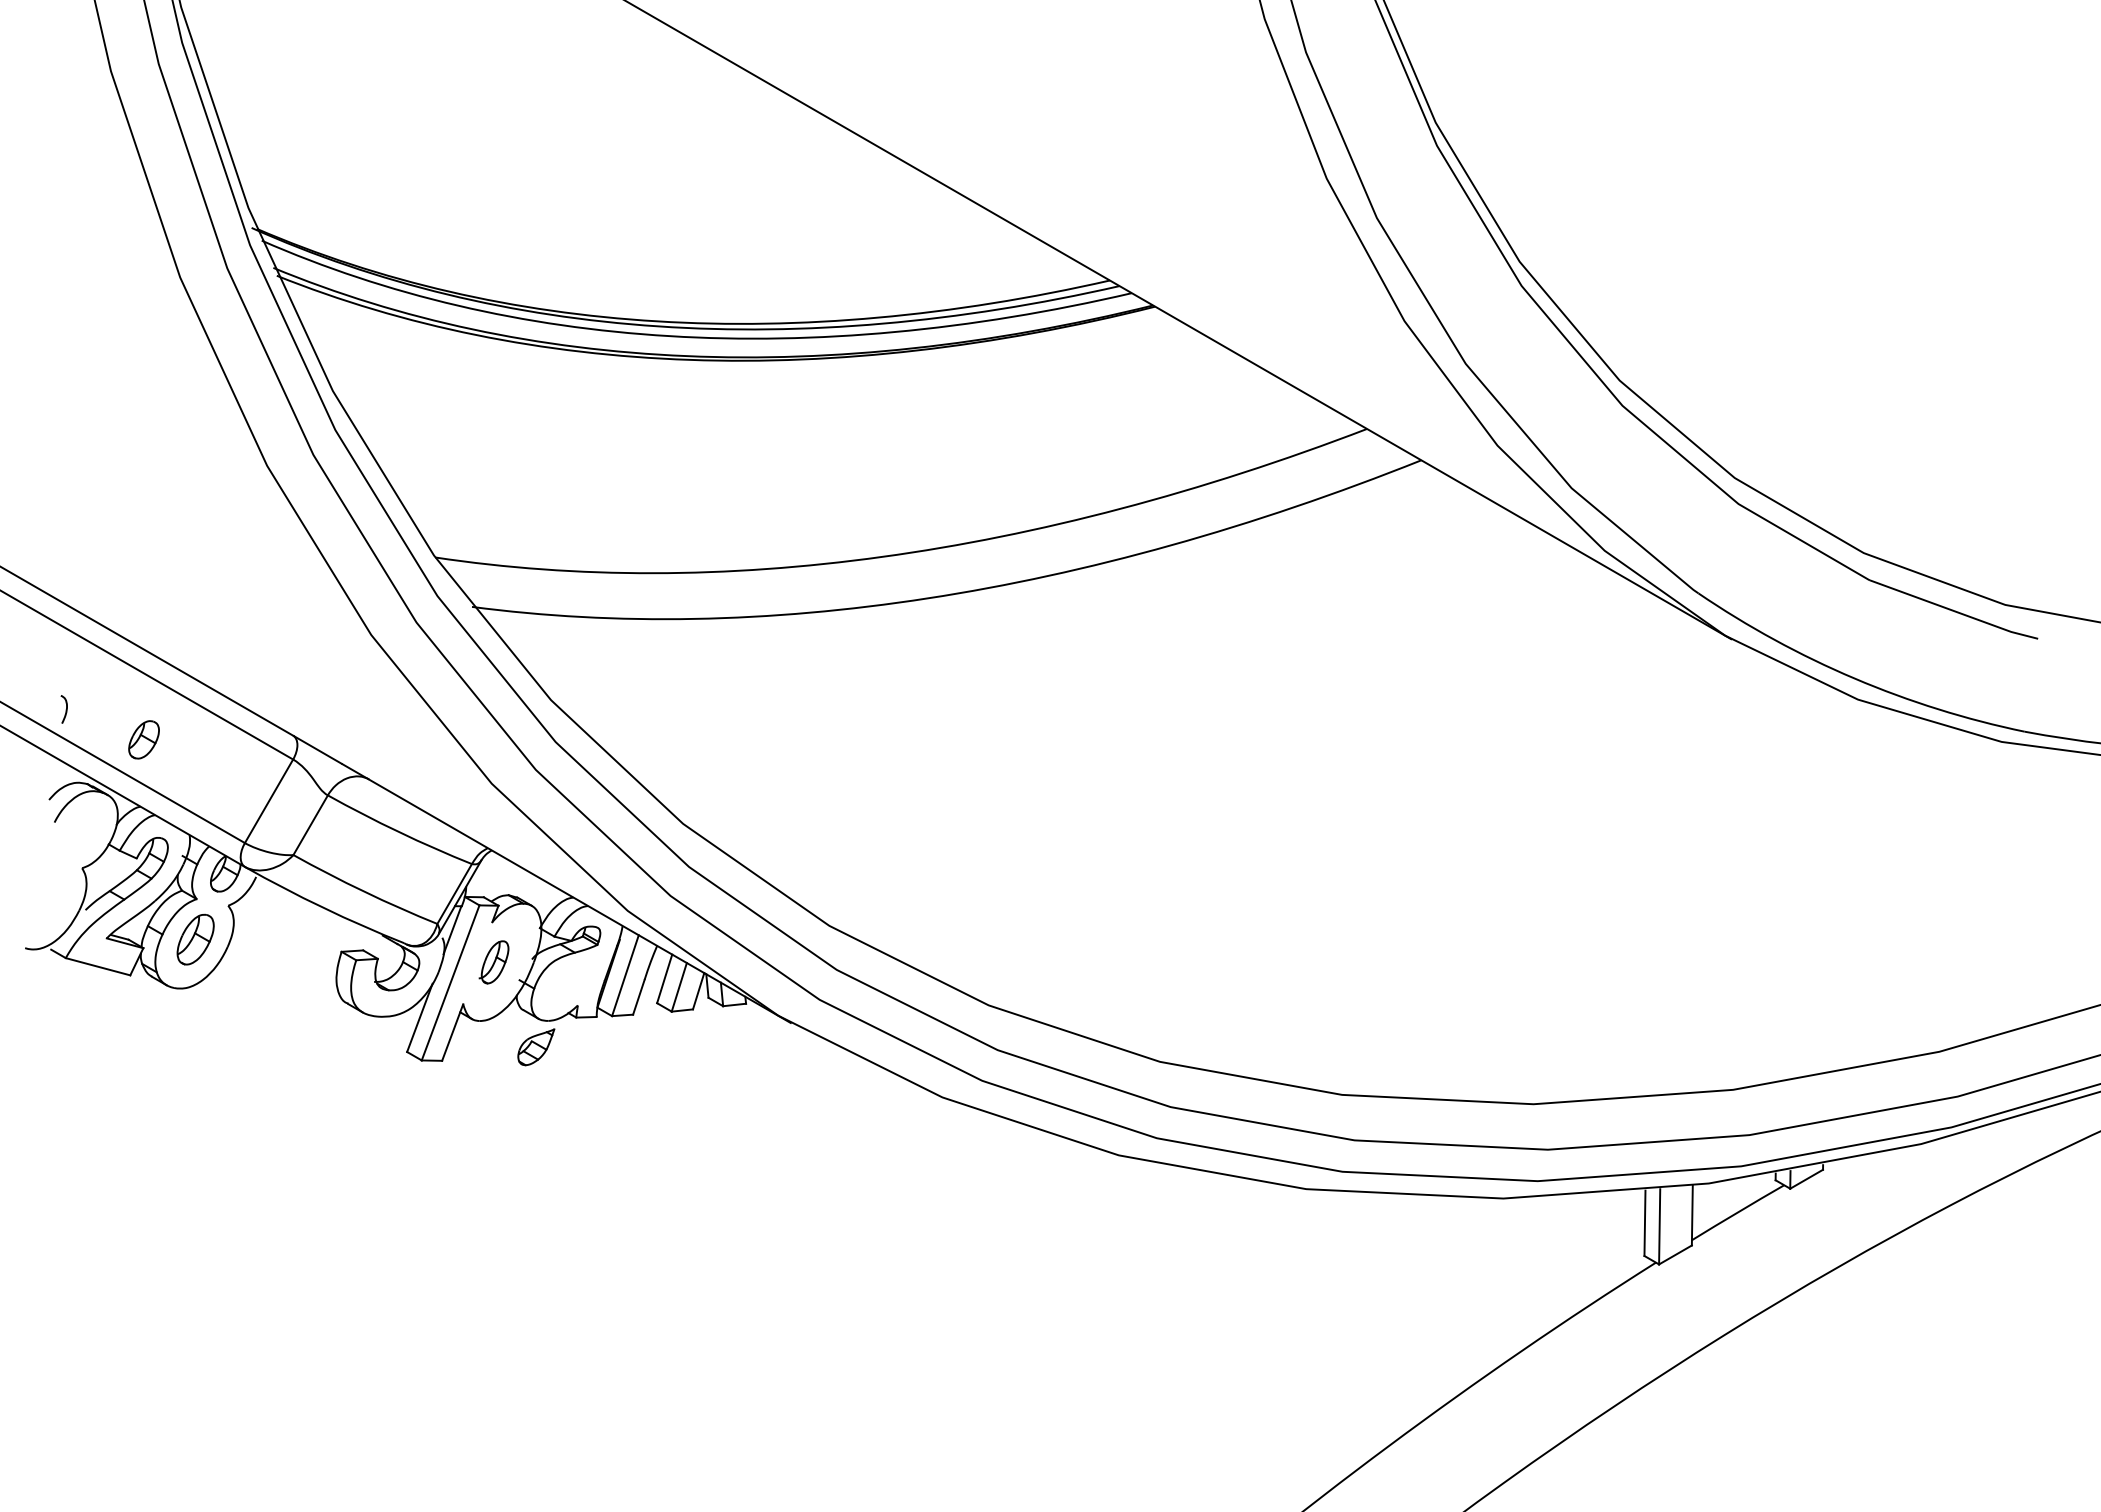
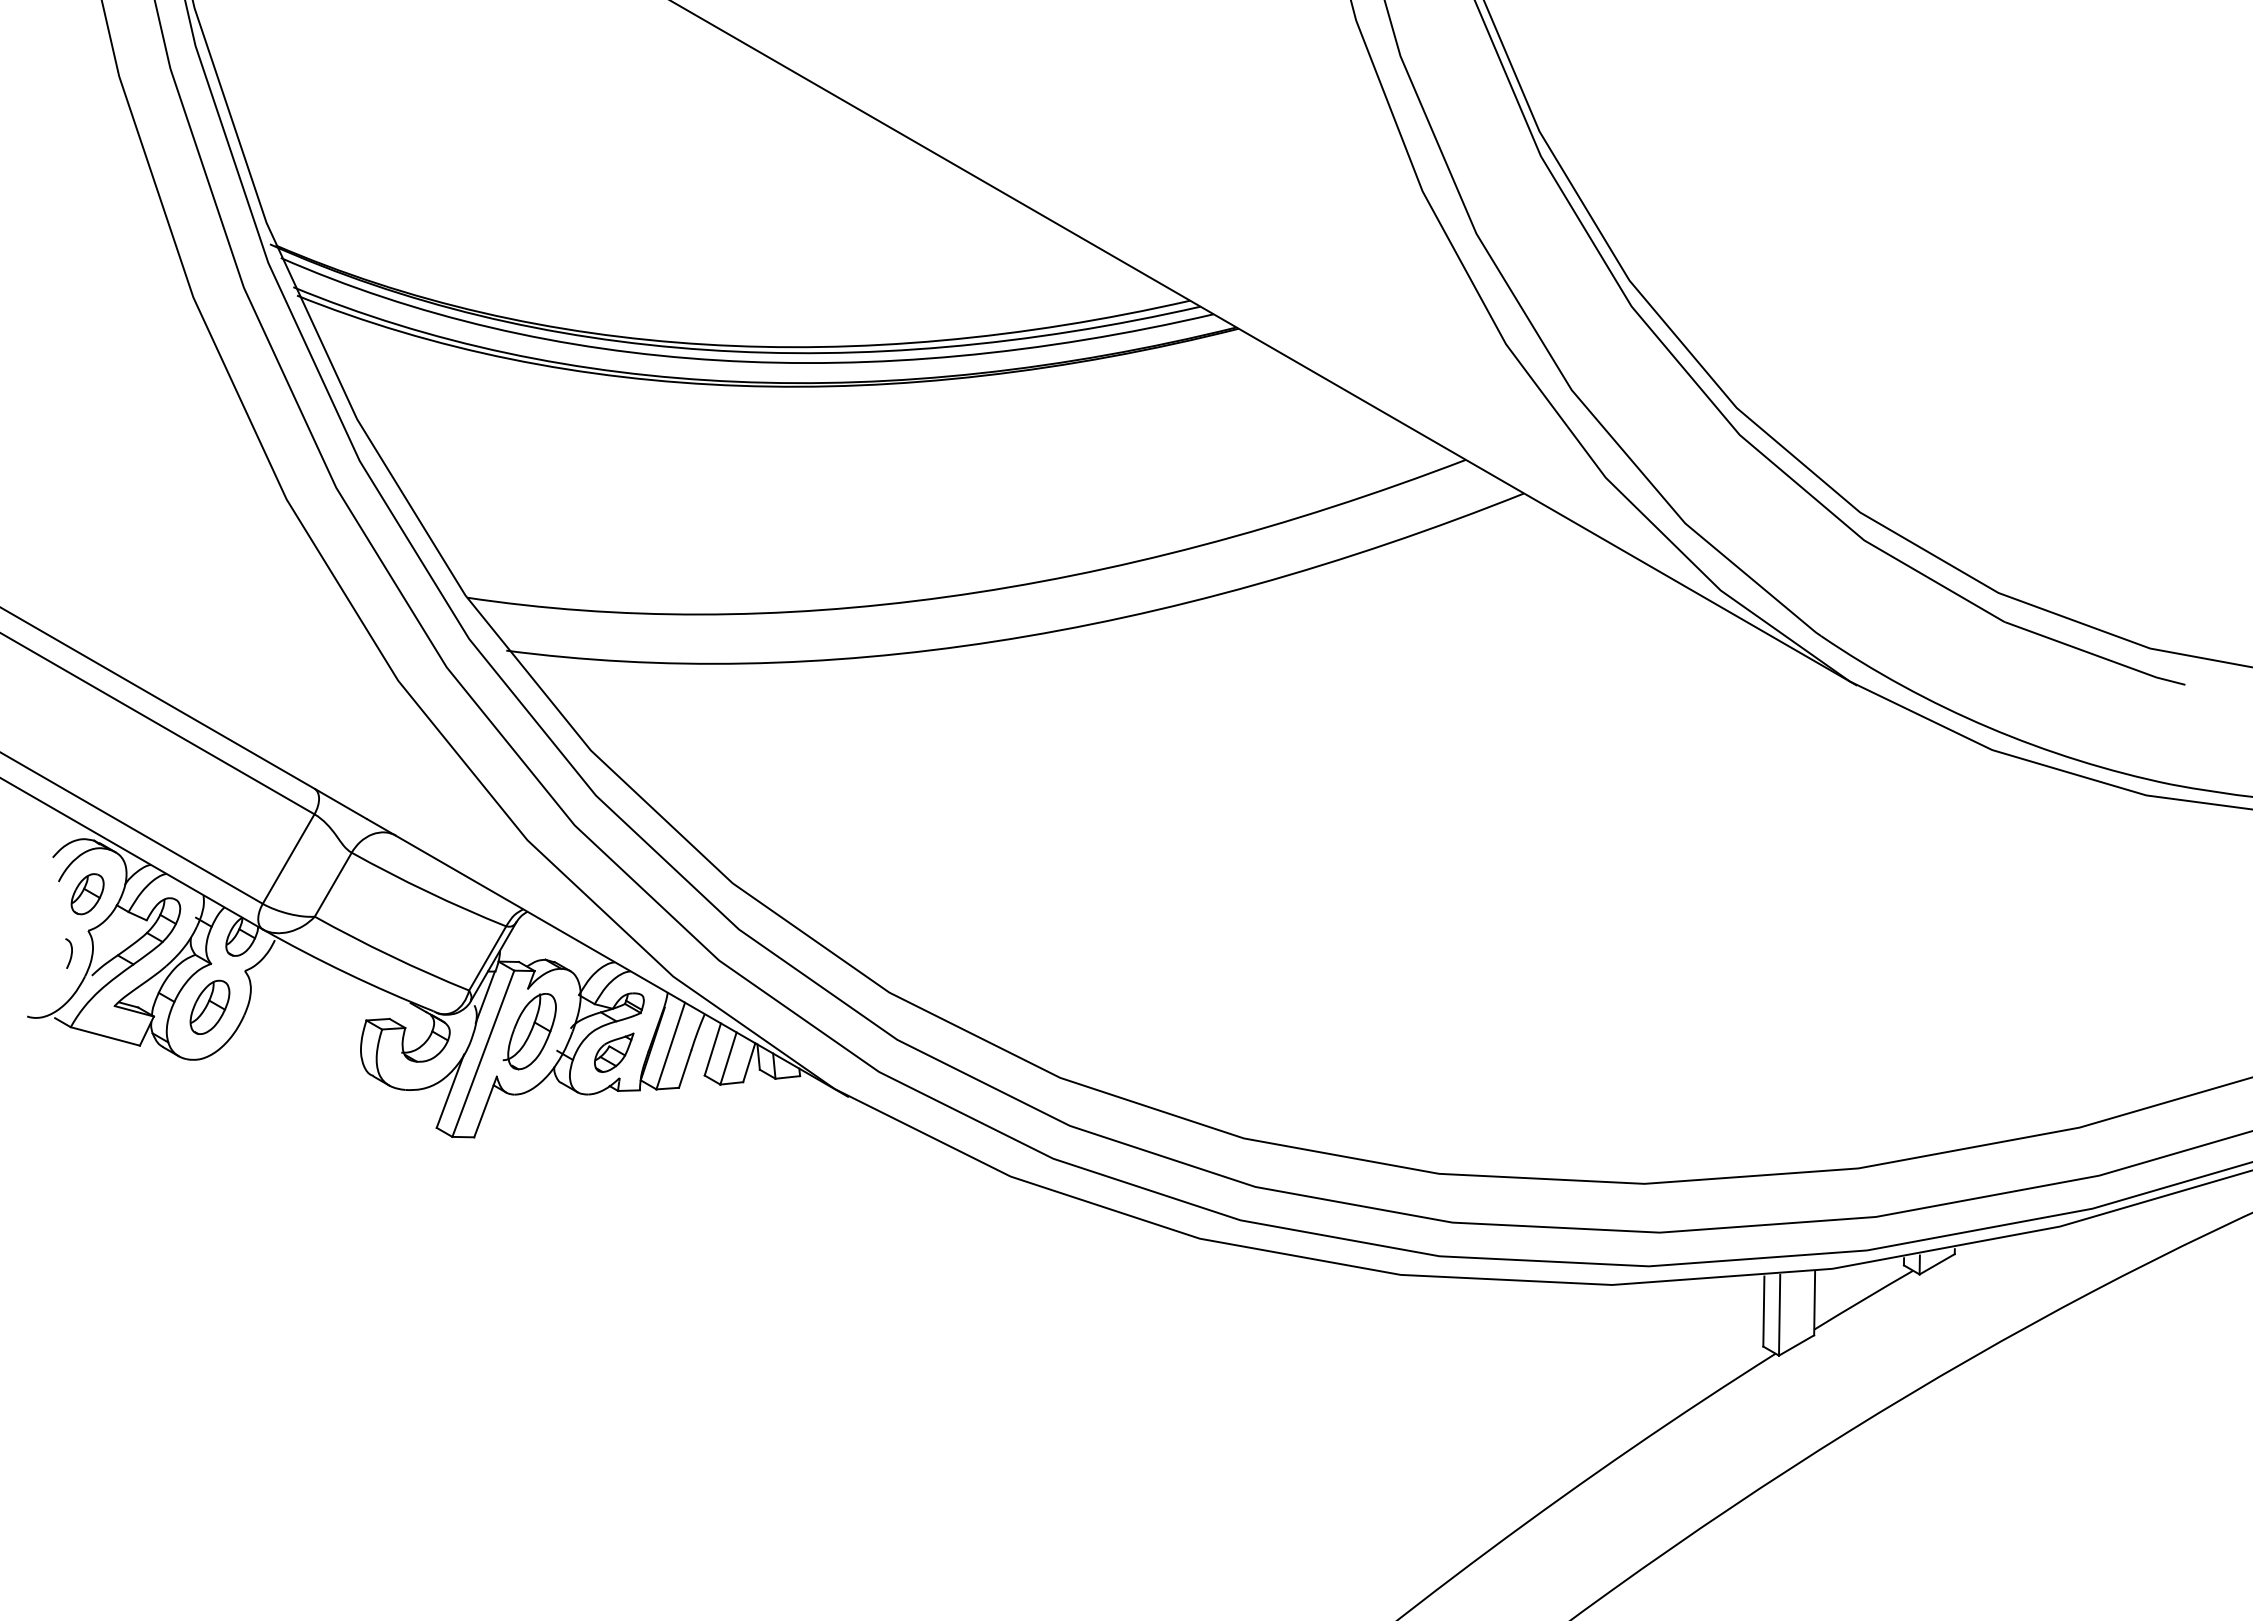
curve: (65, 709) -> (70, 953), moved
part: (143, 740) -> (87, 894), moved
part: (493, 962) -> (529, 1031), size x1.67
part: (536, 1047) -> (614, 1052), moved

